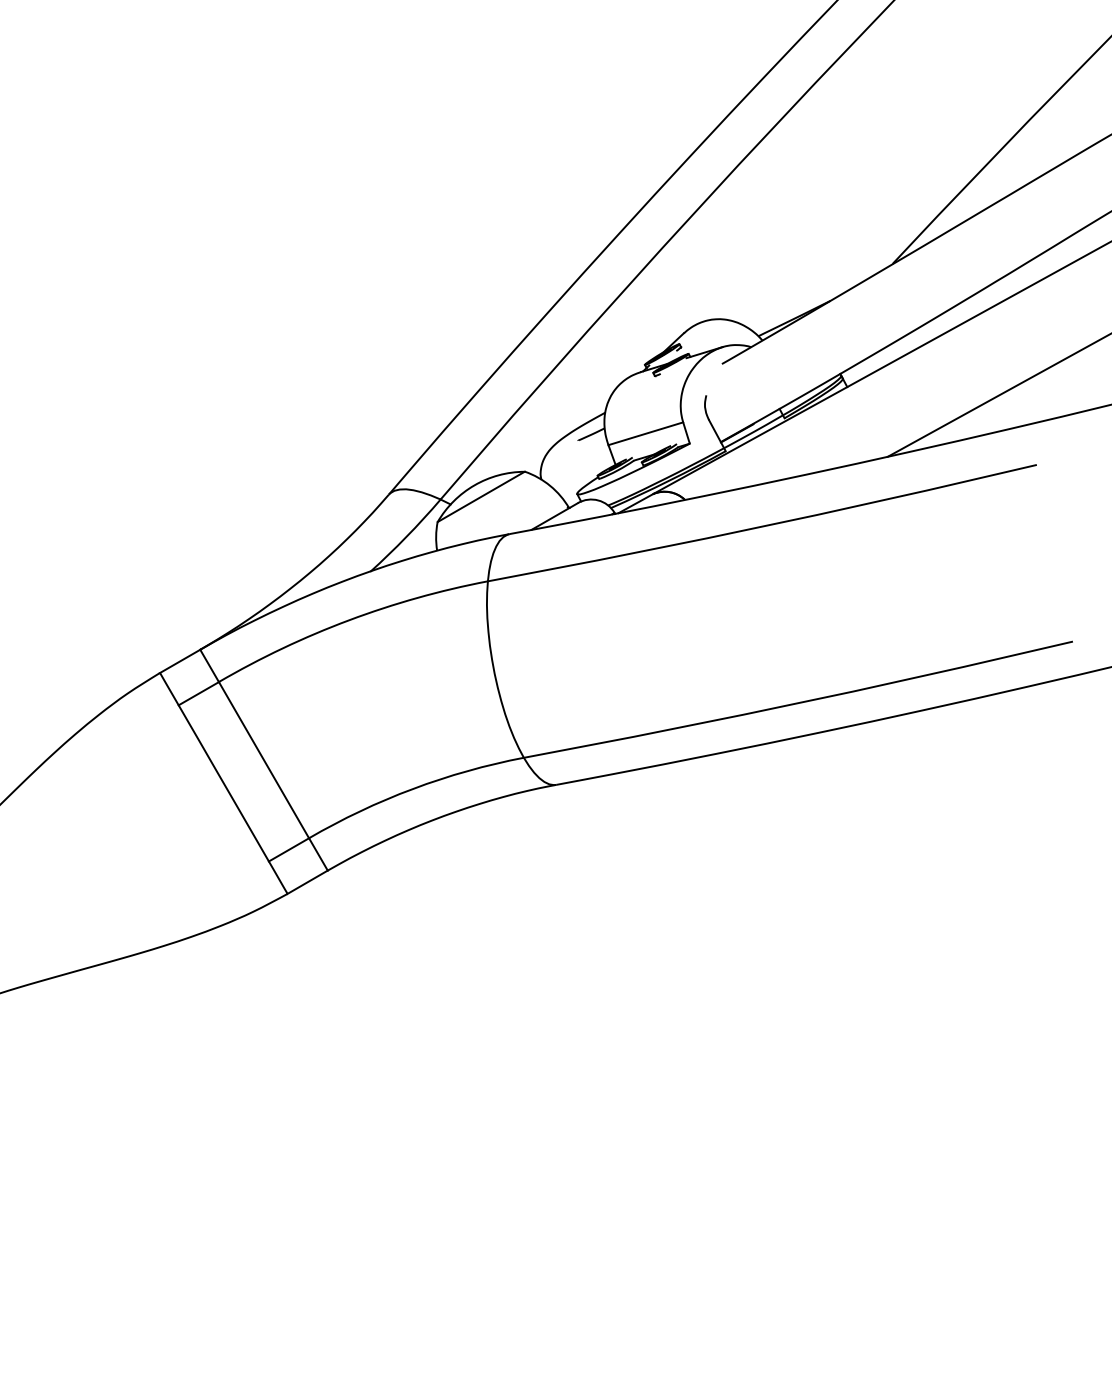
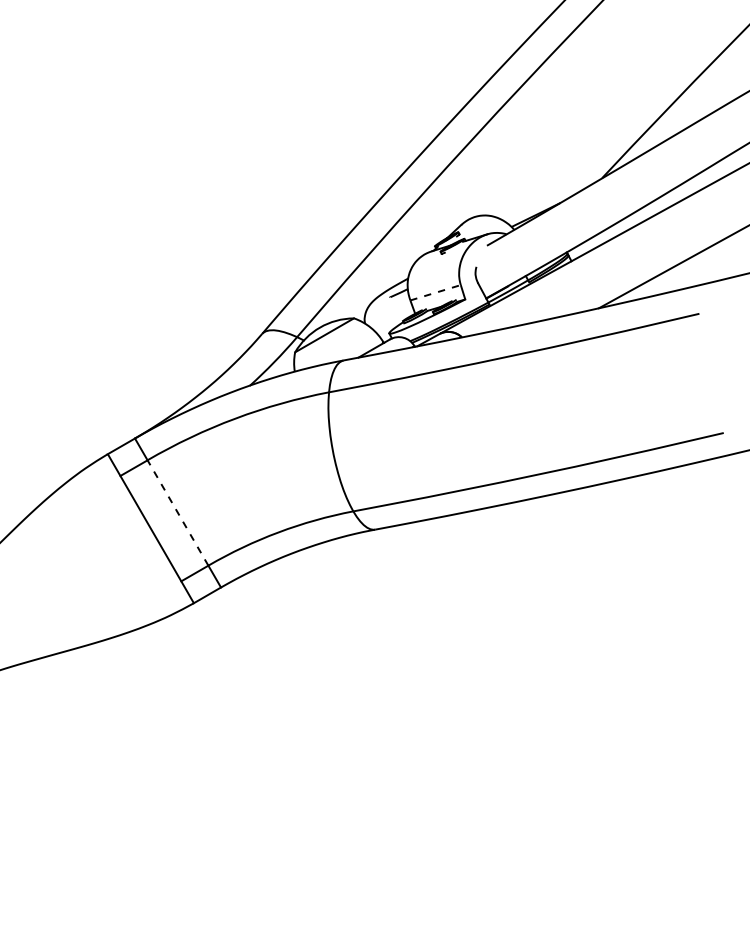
line: (647, 433) -> (436, 292), solid -> dashed
line: (264, 760) -> (178, 513), solid -> dashed

